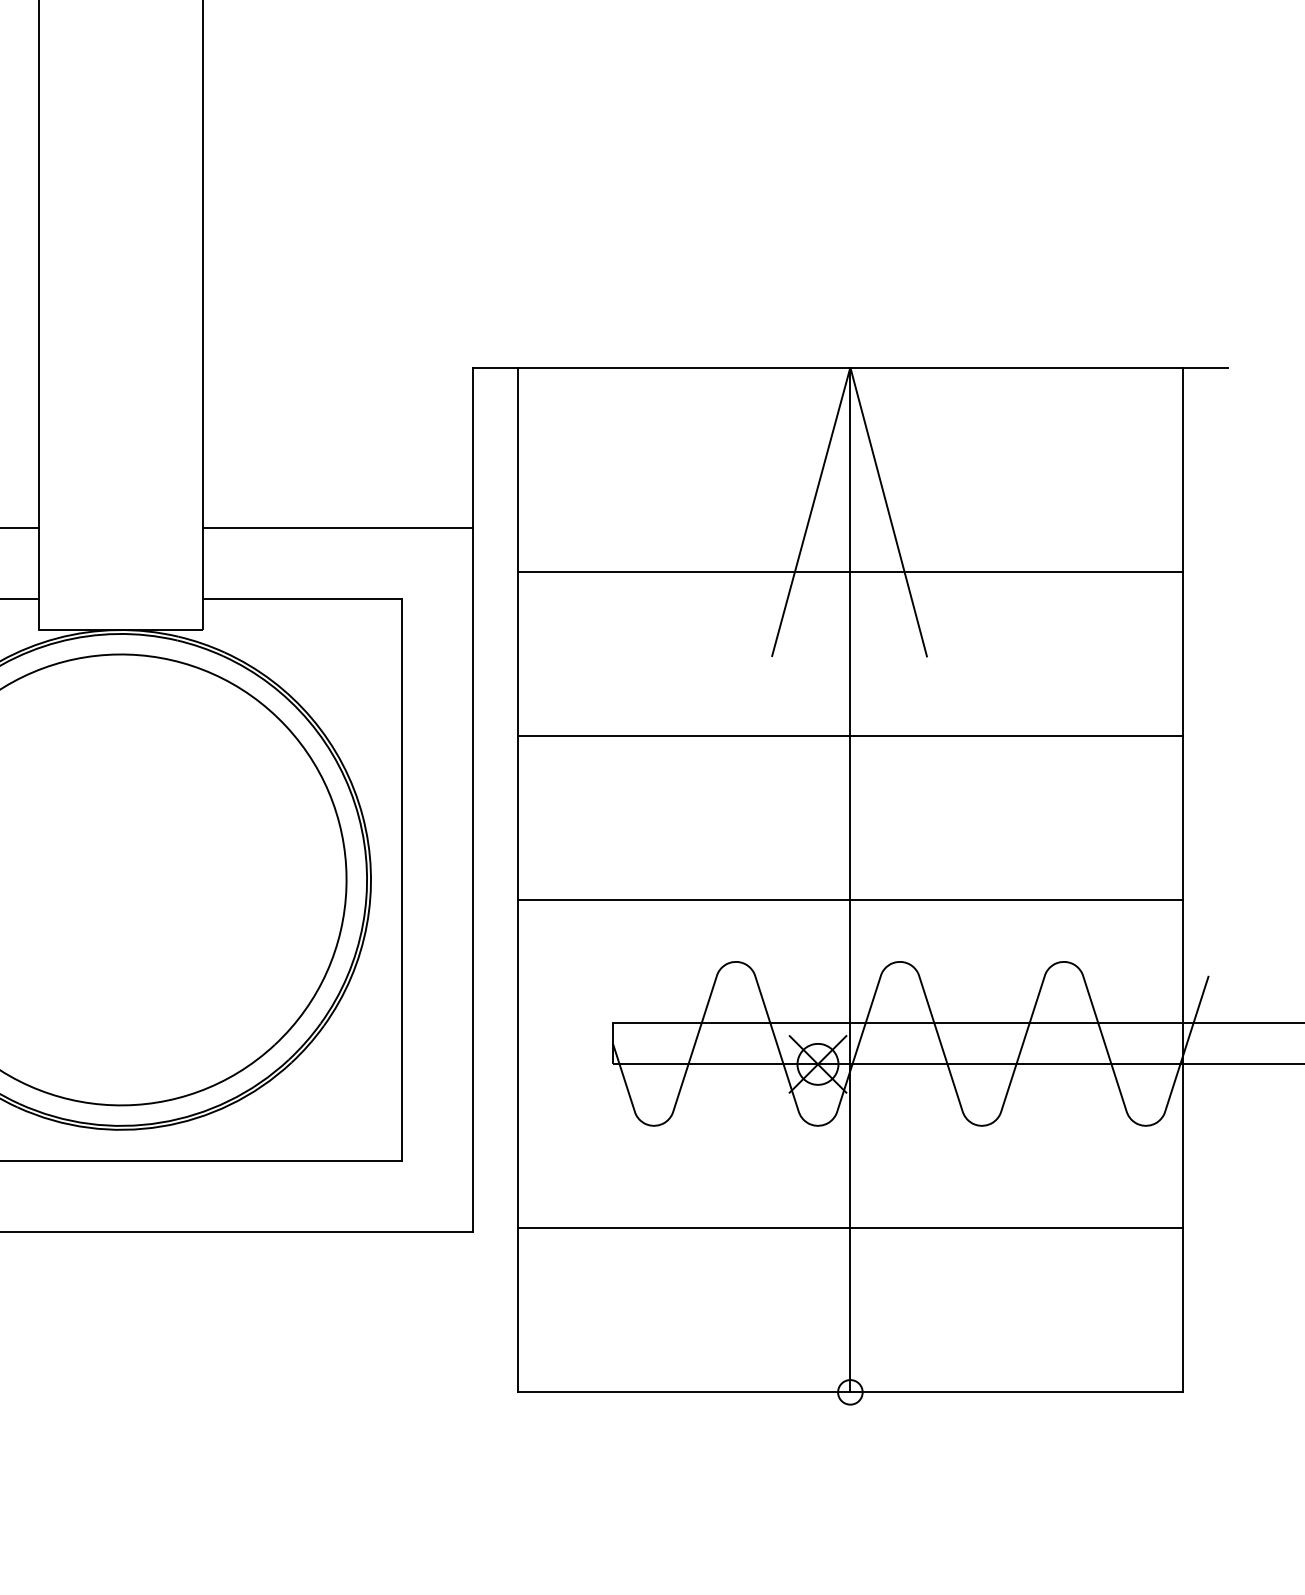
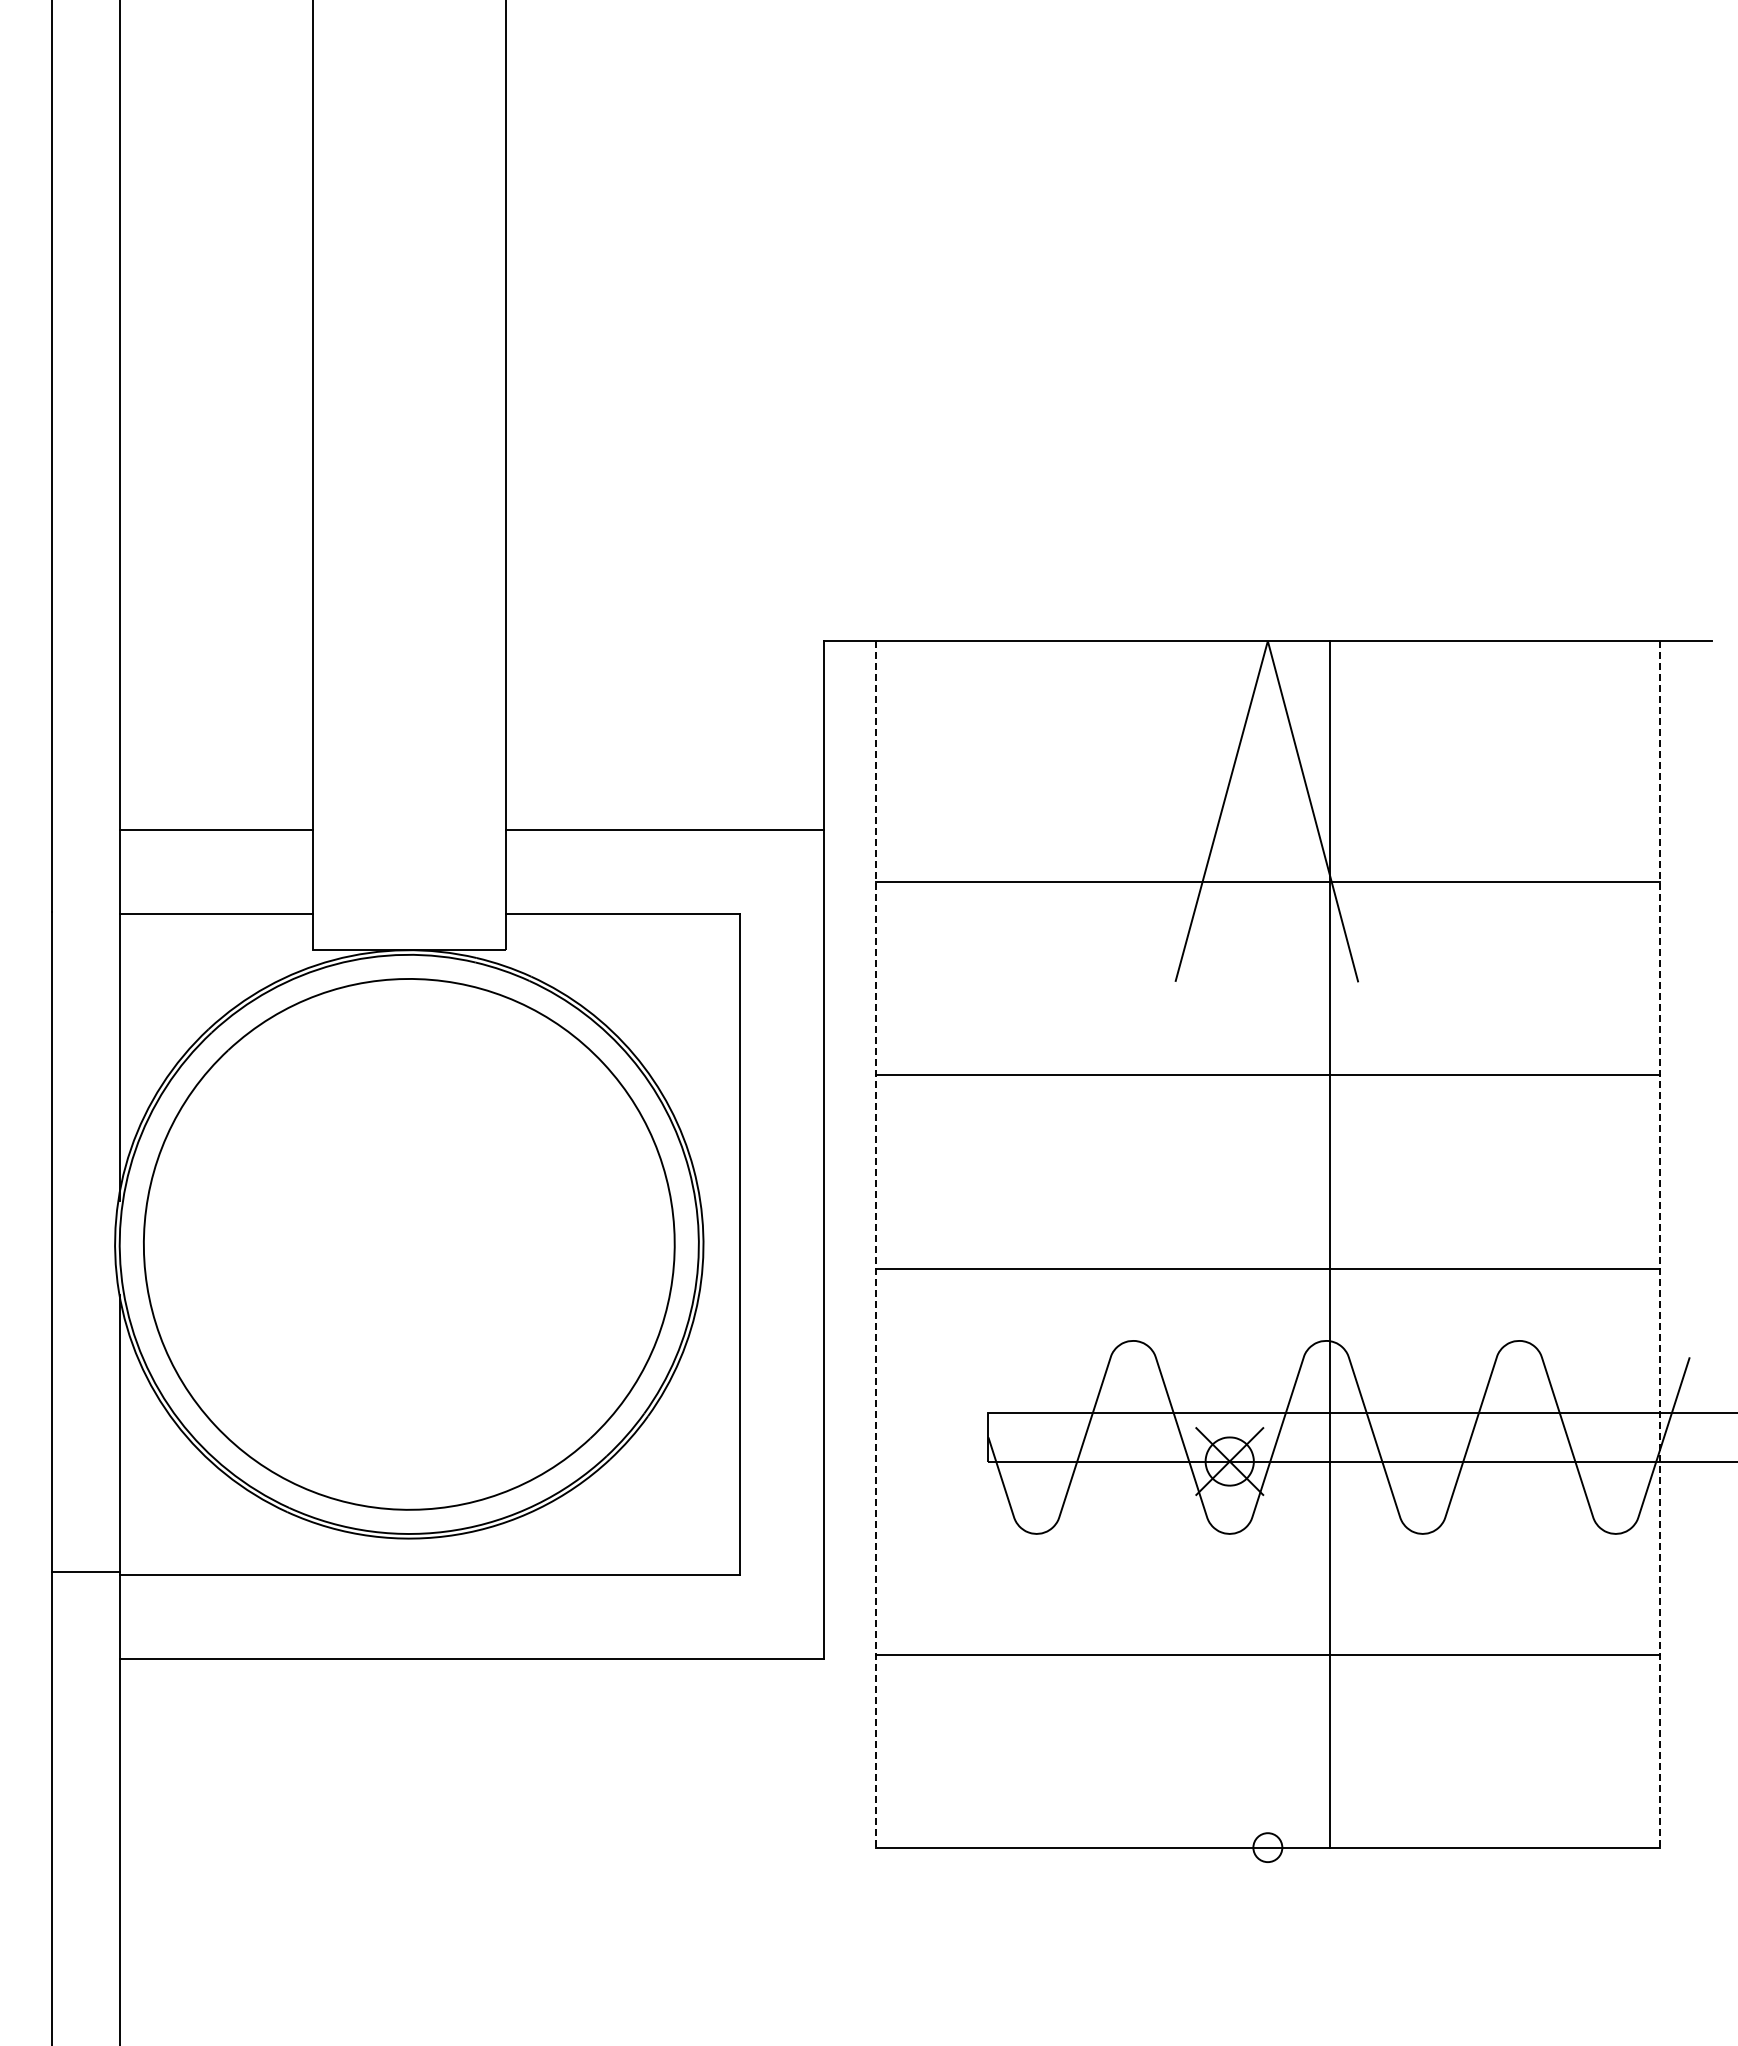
line: (517, 880) -> (875, 1244), solid -> dashed
line: (850, 880) -> (1329, 1244), moved
line: (1183, 880) -> (1659, 1244), solid -> dashed

